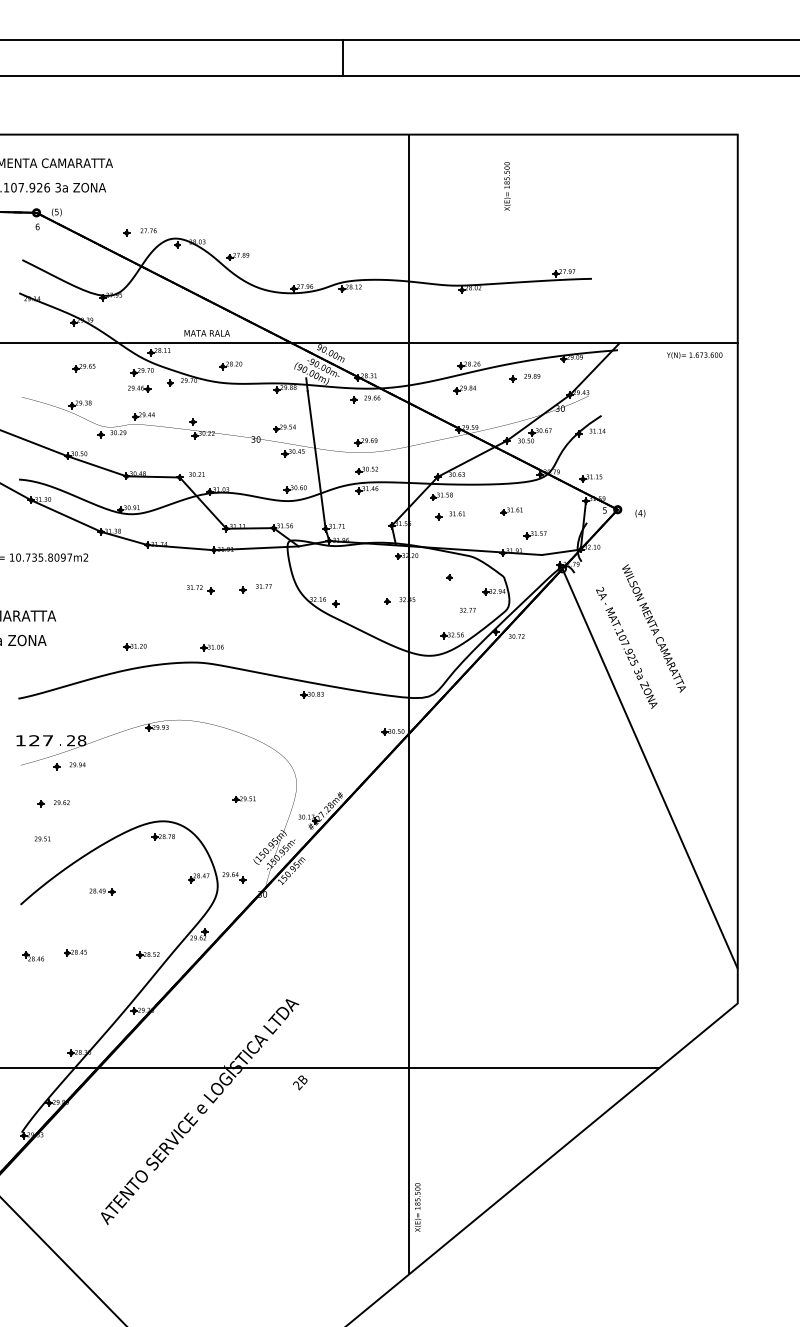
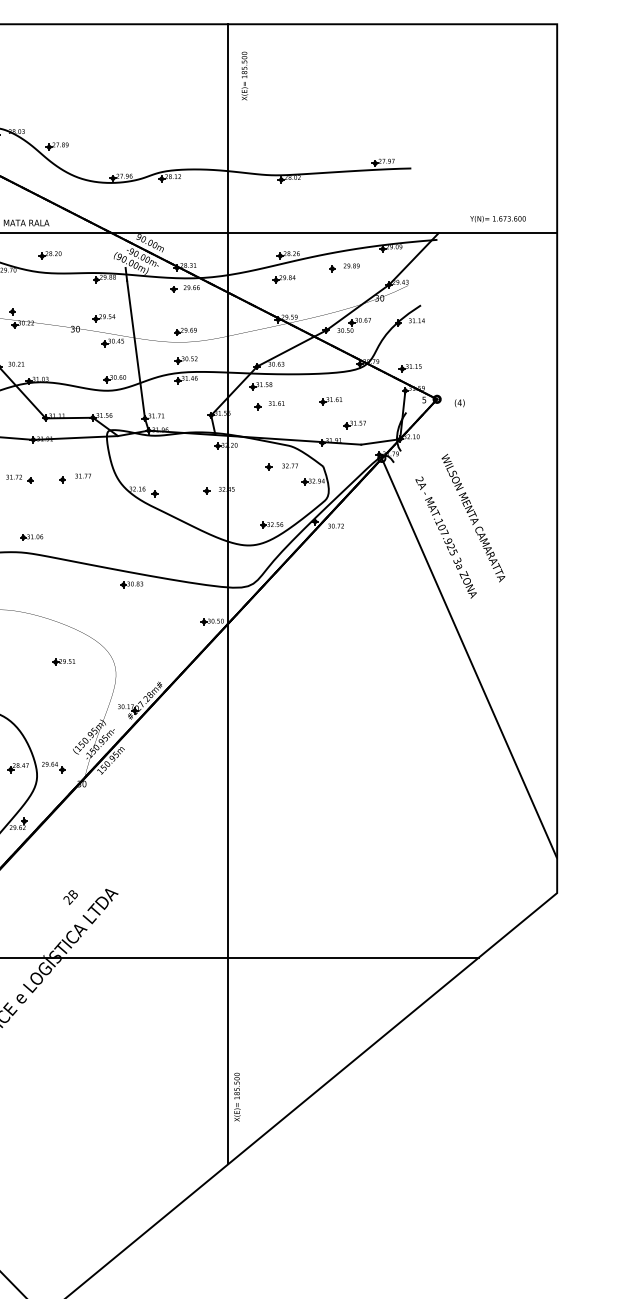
text: (507, 186) -> (244, 76), moved
text: (694, 355) -> (497, 219), moved
text: (467, 610) -> (289, 466), moved
part: (243, 799) -> (62, 662), moved
text: (300, 1082) -> (70, 897), moved

